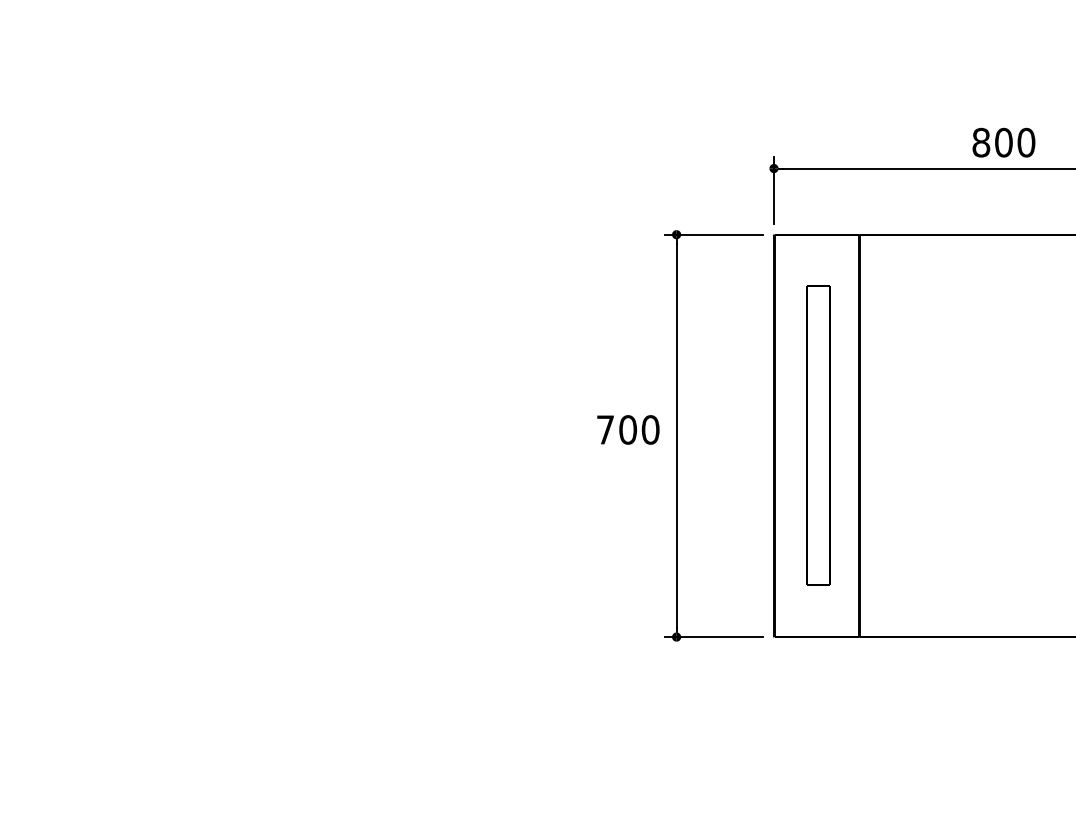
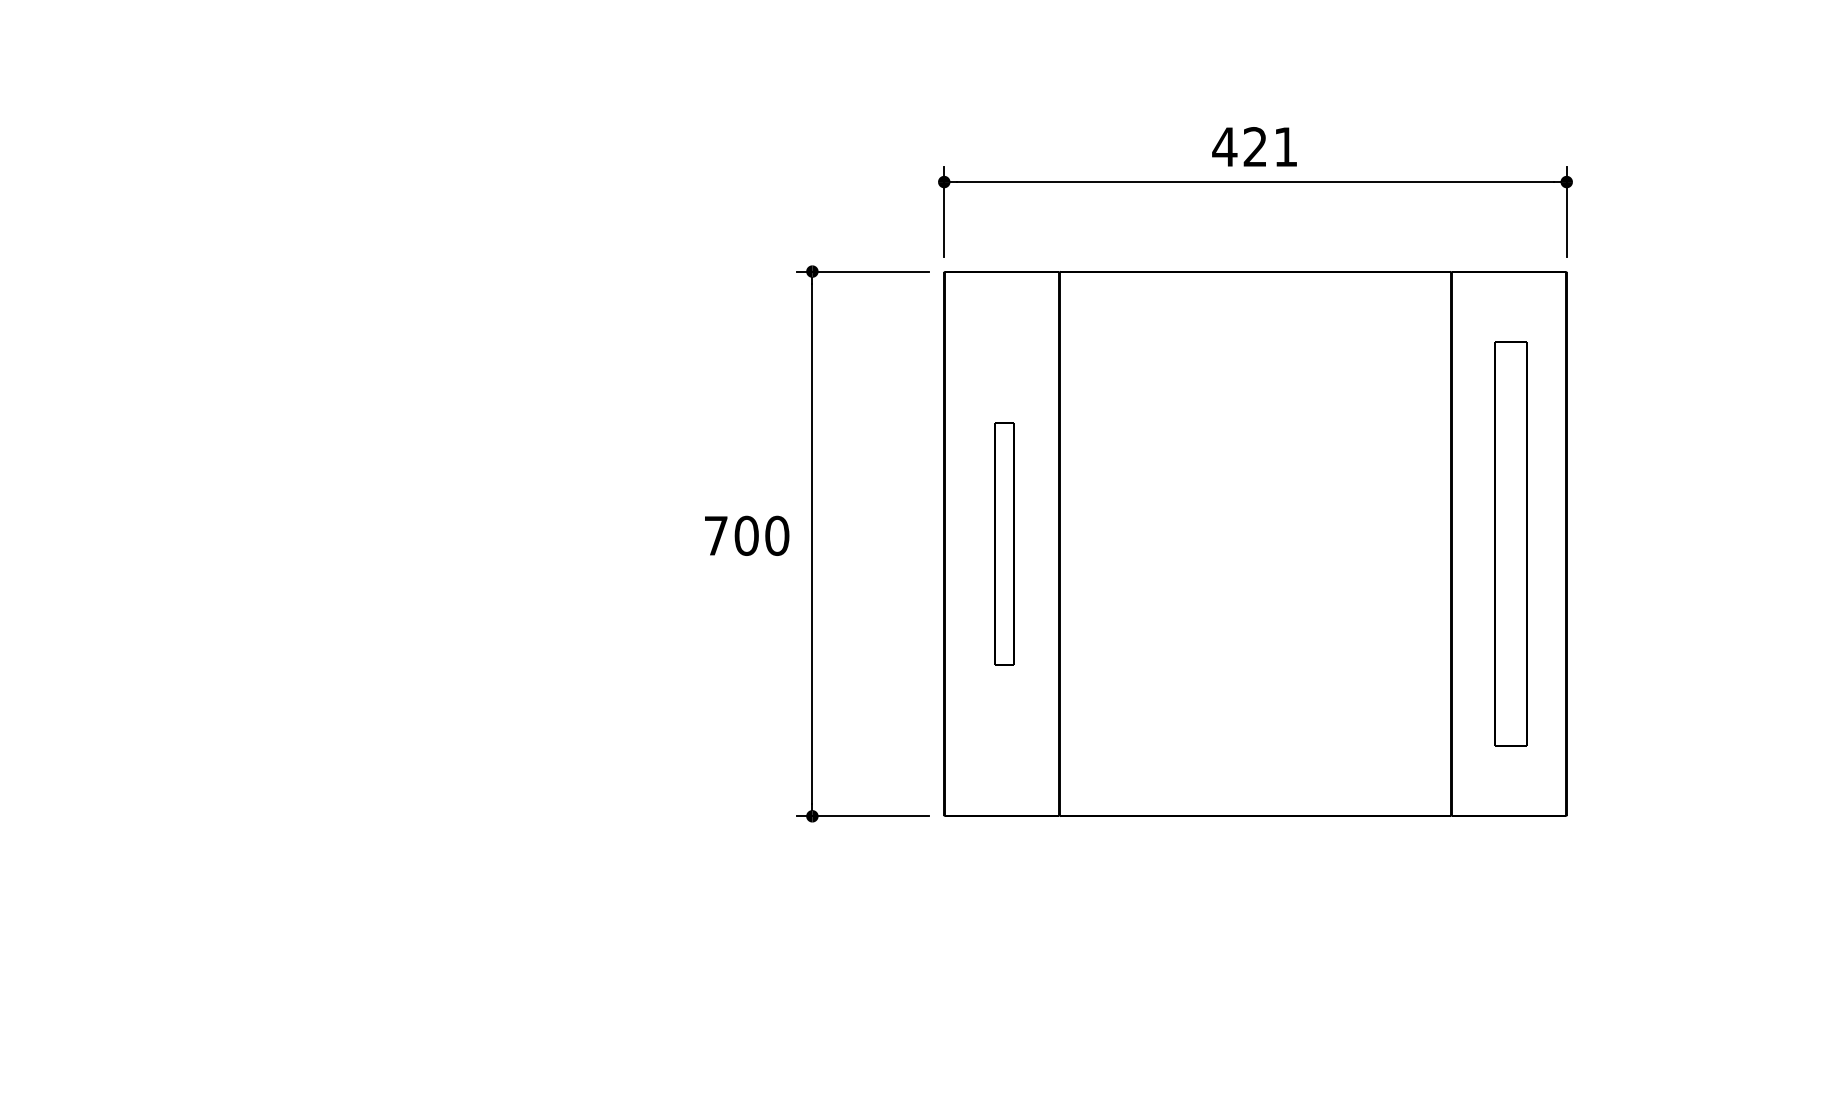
text: (1003, 143) -> (1255, 147), 800 -> 421
part: (818, 435) -> (1004, 543), size x0.6

